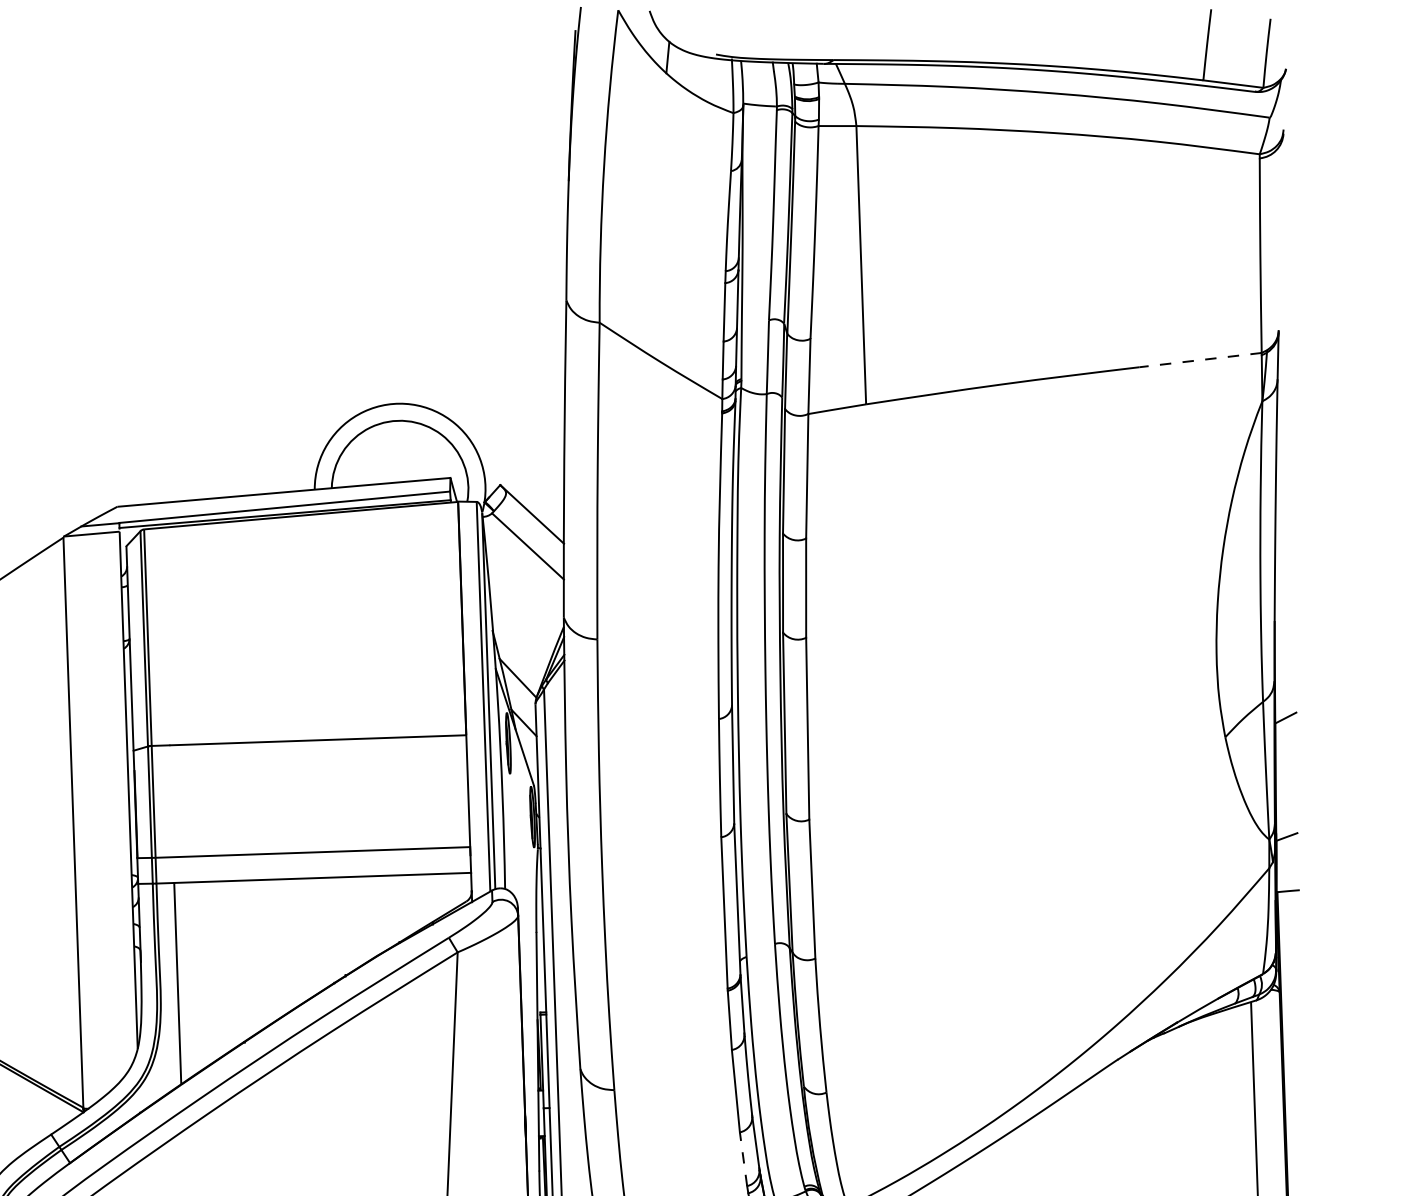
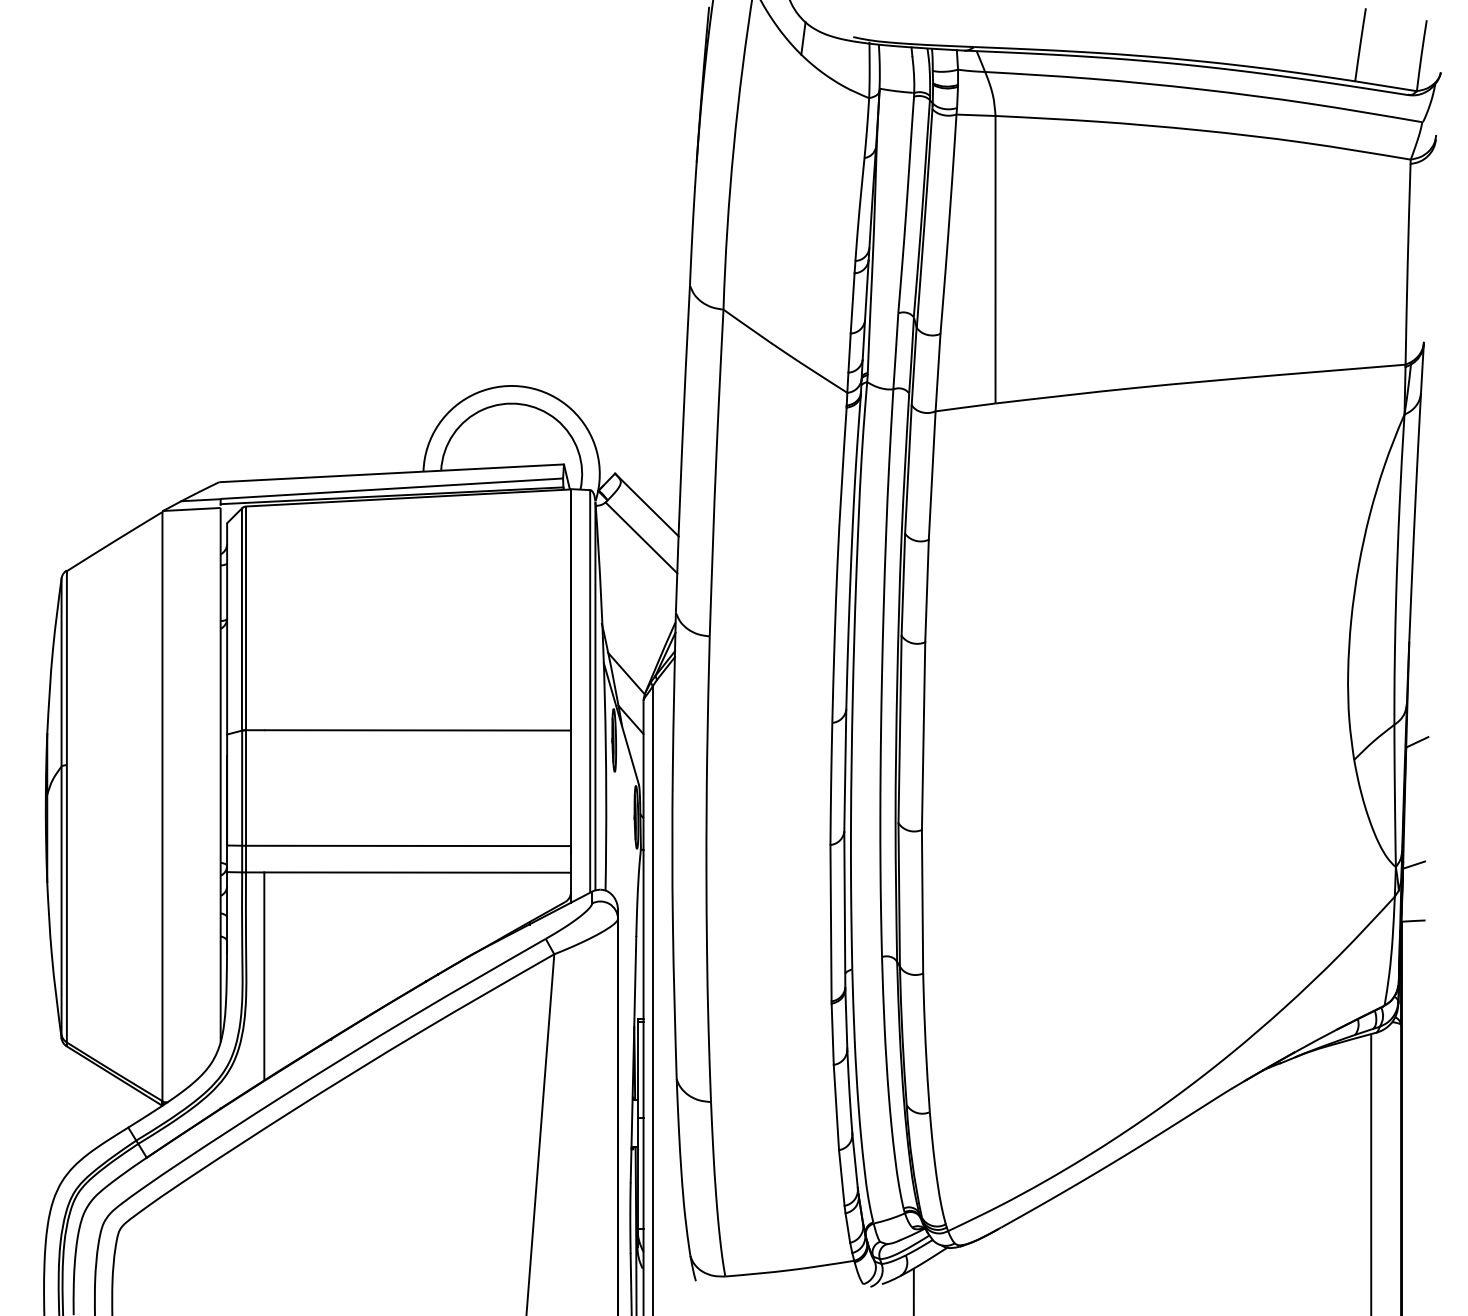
line: (1199, 359) -> (1341, 369), dashed -> solid
line: (743, 1159) -> (841, 1178), dashed -> solid

